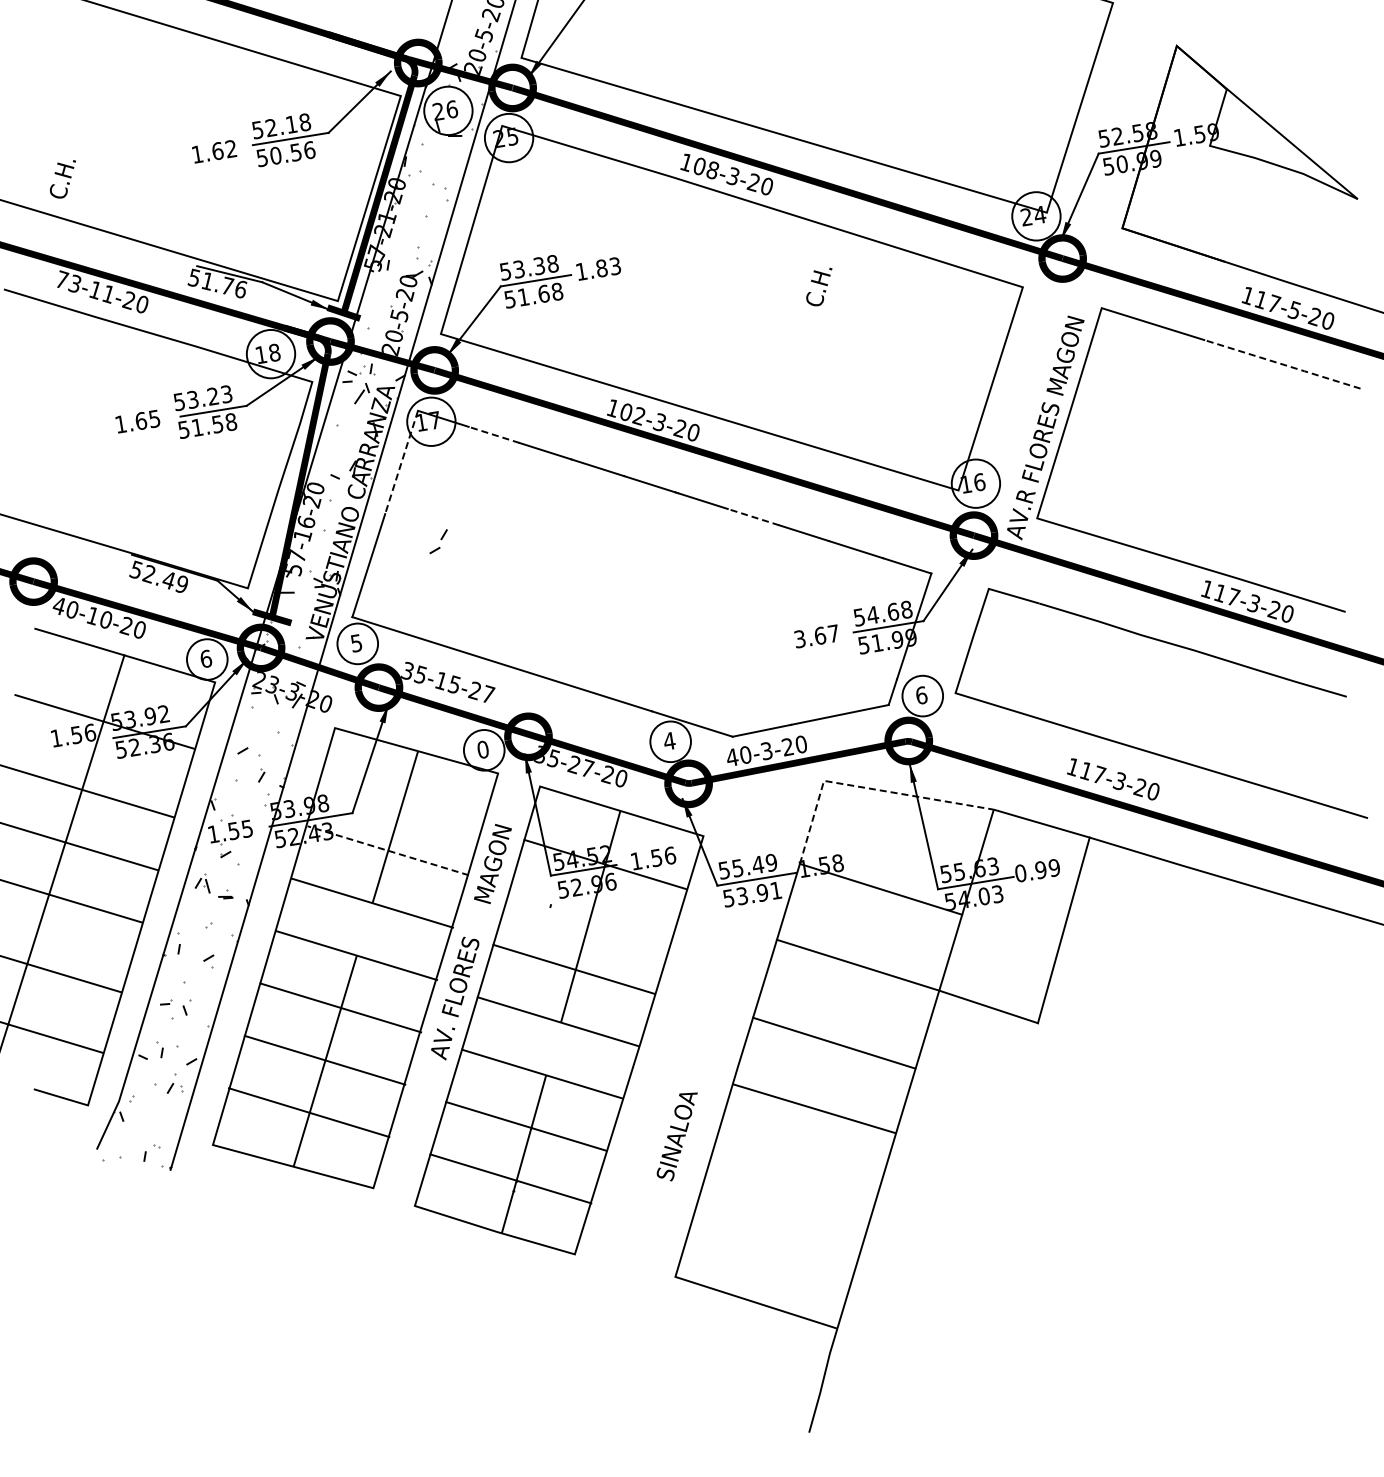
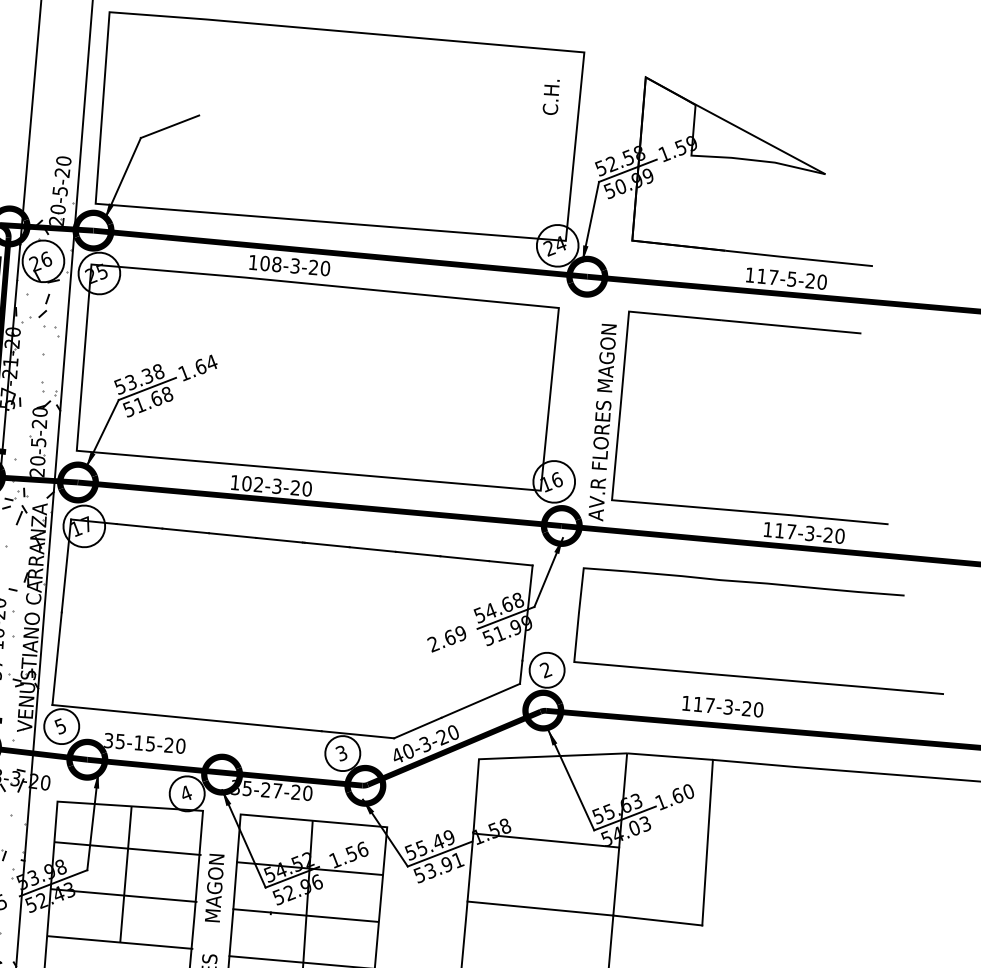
text: (608, 267) -> (206, 364), 1.83 -> 1.64
text: (819, 286) -> (552, 97), moved
line: (1282, 364) -> (791, 326), dashed -> solid
line: (494, 434) -> (139, 525), dashed -> solid
line: (401, 462) -> (66, 566), dashed -> solid
line: (753, 516) -> (372, 549), dashed -> solid
part: (438, 541) -> (44, 305), moved
text: (816, 636) -> (446, 638), 3.67 -> 2.69
text: (488, 694) -> (180, 746), 35-15-27 -> 35-15-20
text: (921, 695) -> (545, 670), 6 -> 2
text: (669, 741) -> (341, 753), 4 -> 3
text: (483, 749) -> (186, 793), 0 -> 4
line: (865, 787) -> (515, 757), dashed -> solid
line: (403, 797) -> (127, 847), added
line: (387, 850) -> (123, 895), dashed -> solid
text: (1037, 870) -> (674, 796), 0.99 -> 1.60
line: (589, 916) -> (305, 915), added

